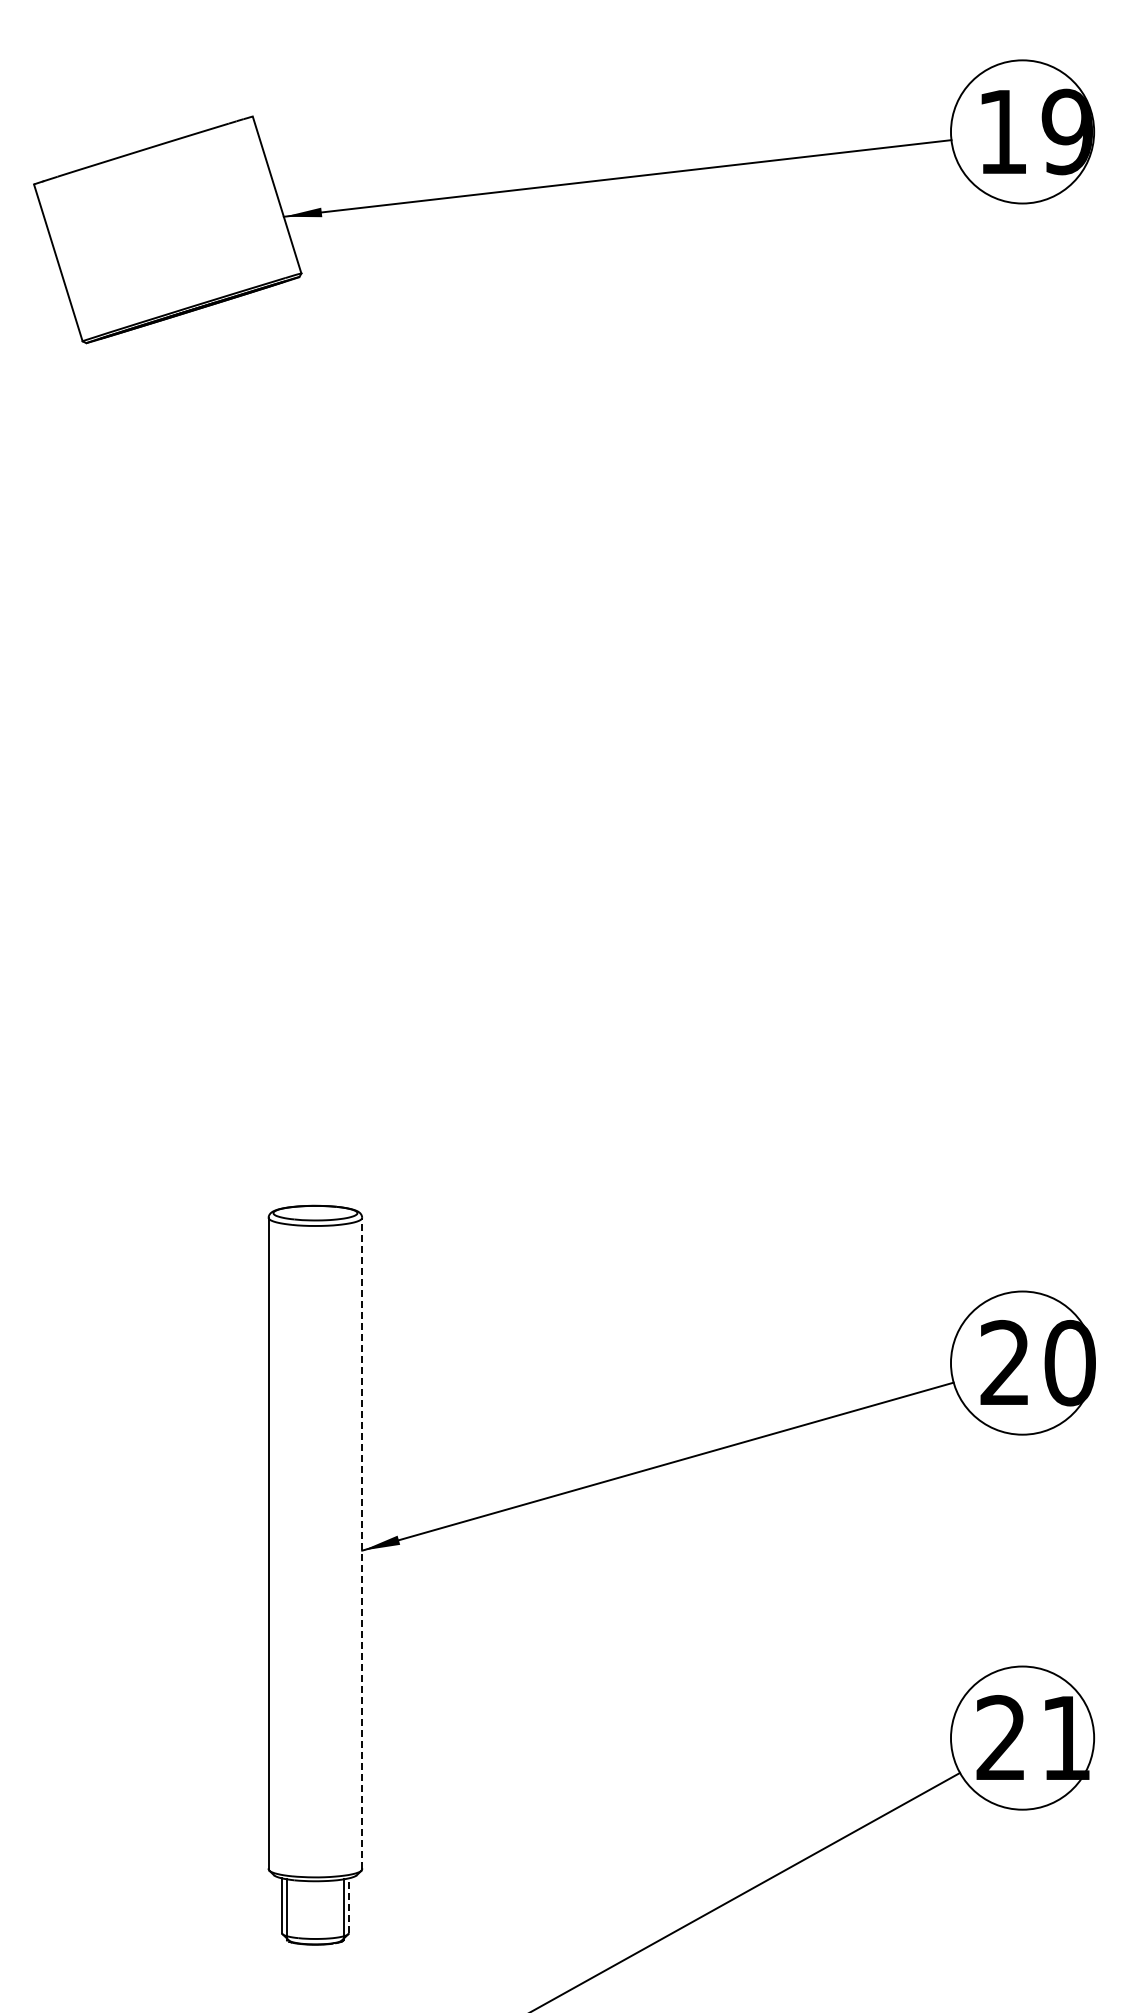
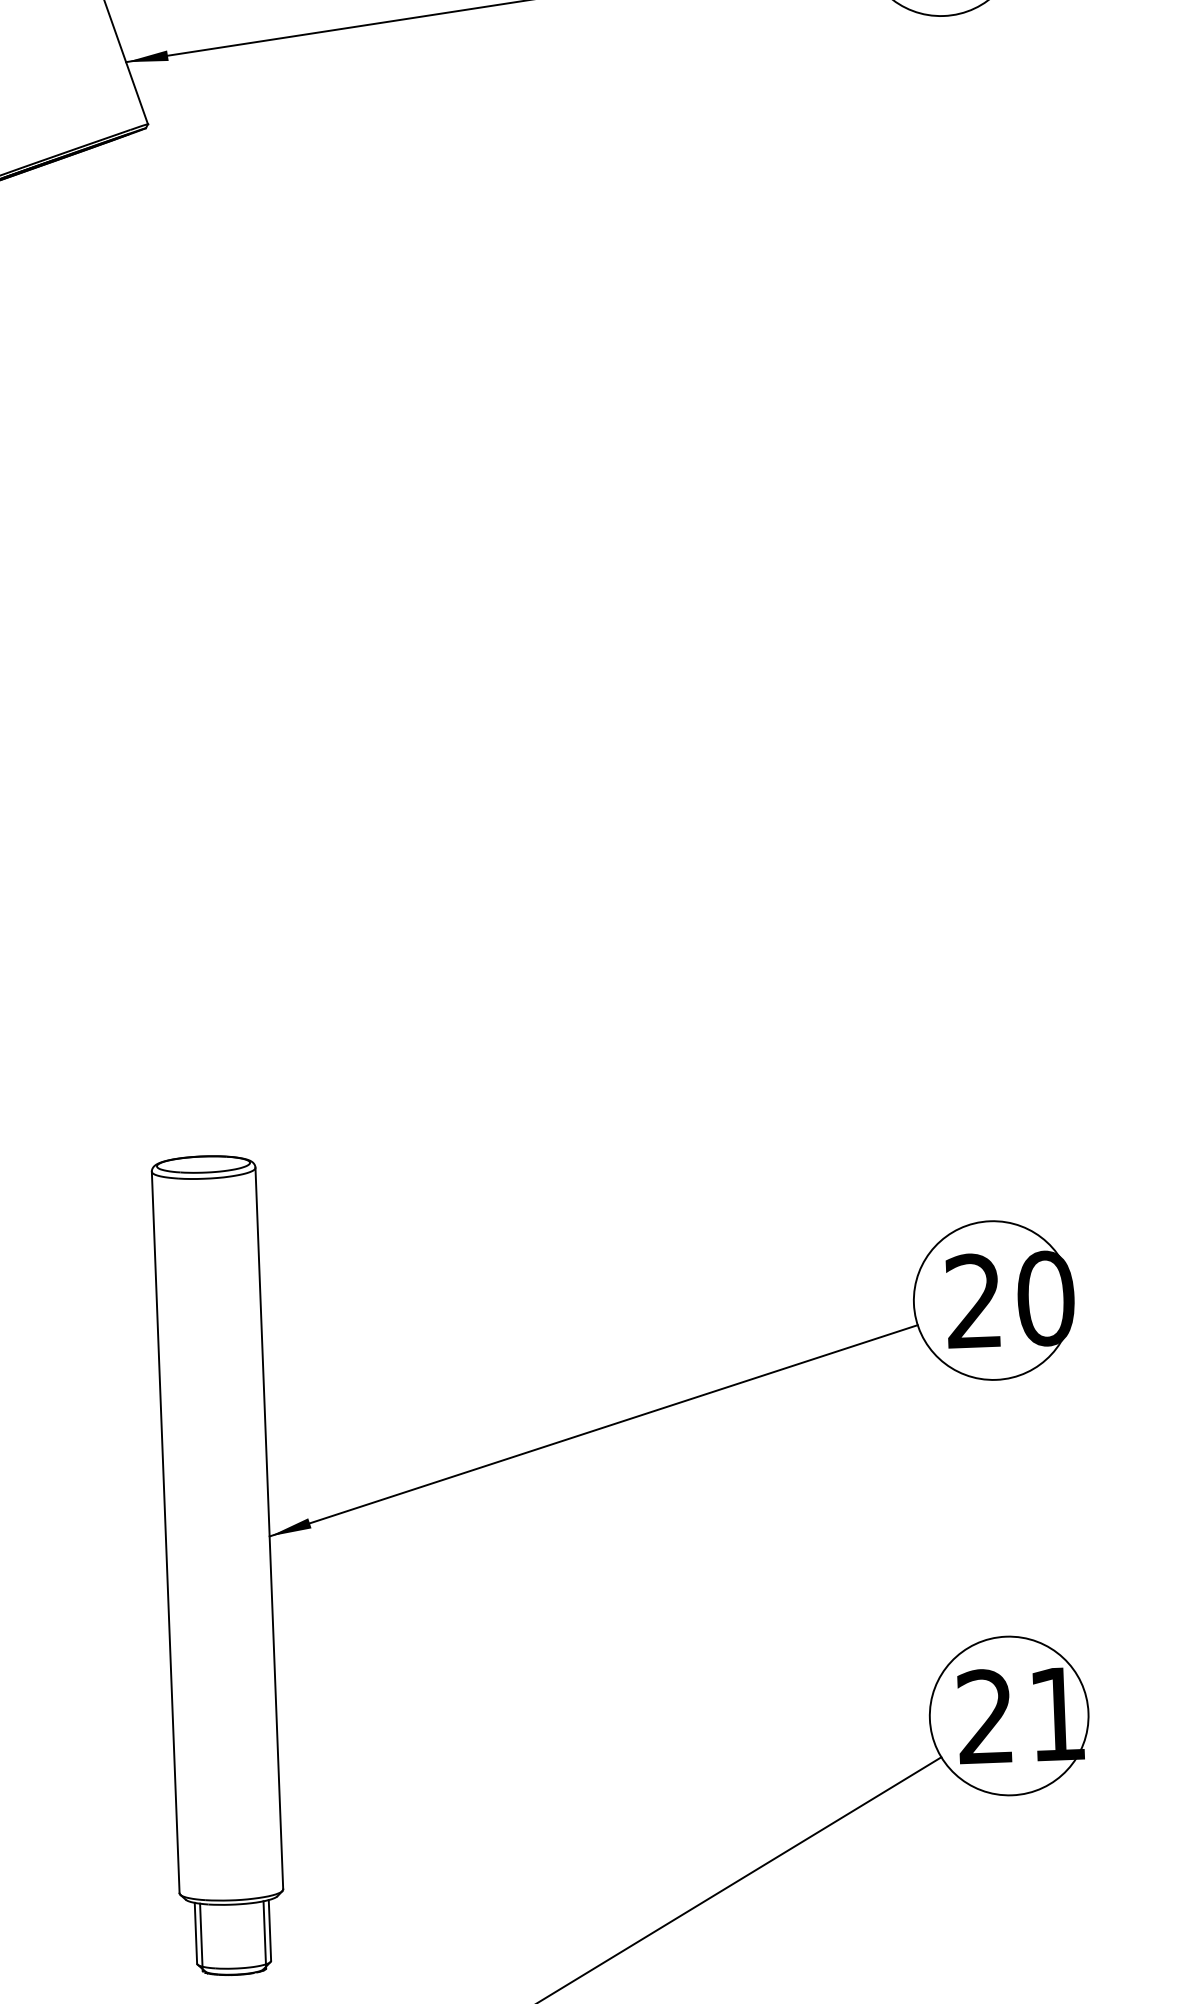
line: (362, 1543) -> (269, 1528), dashed -> solid
line: (348, 1905) -> (269, 1930), dashed -> solid

